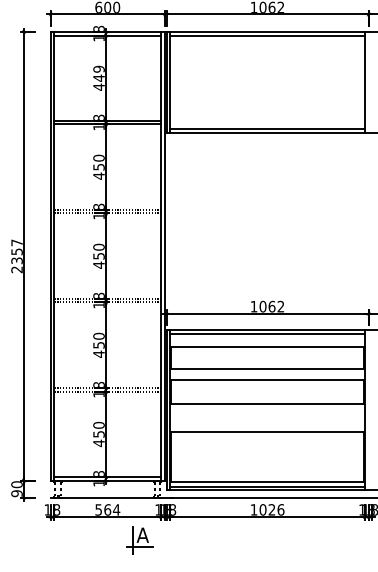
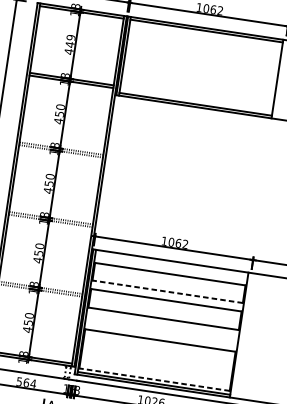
line: (267, 333) -> (171, 263), removed
line: (267, 369) -> (167, 291), solid -> dashed
line: (267, 481) -> (154, 379), solid -> dashed

